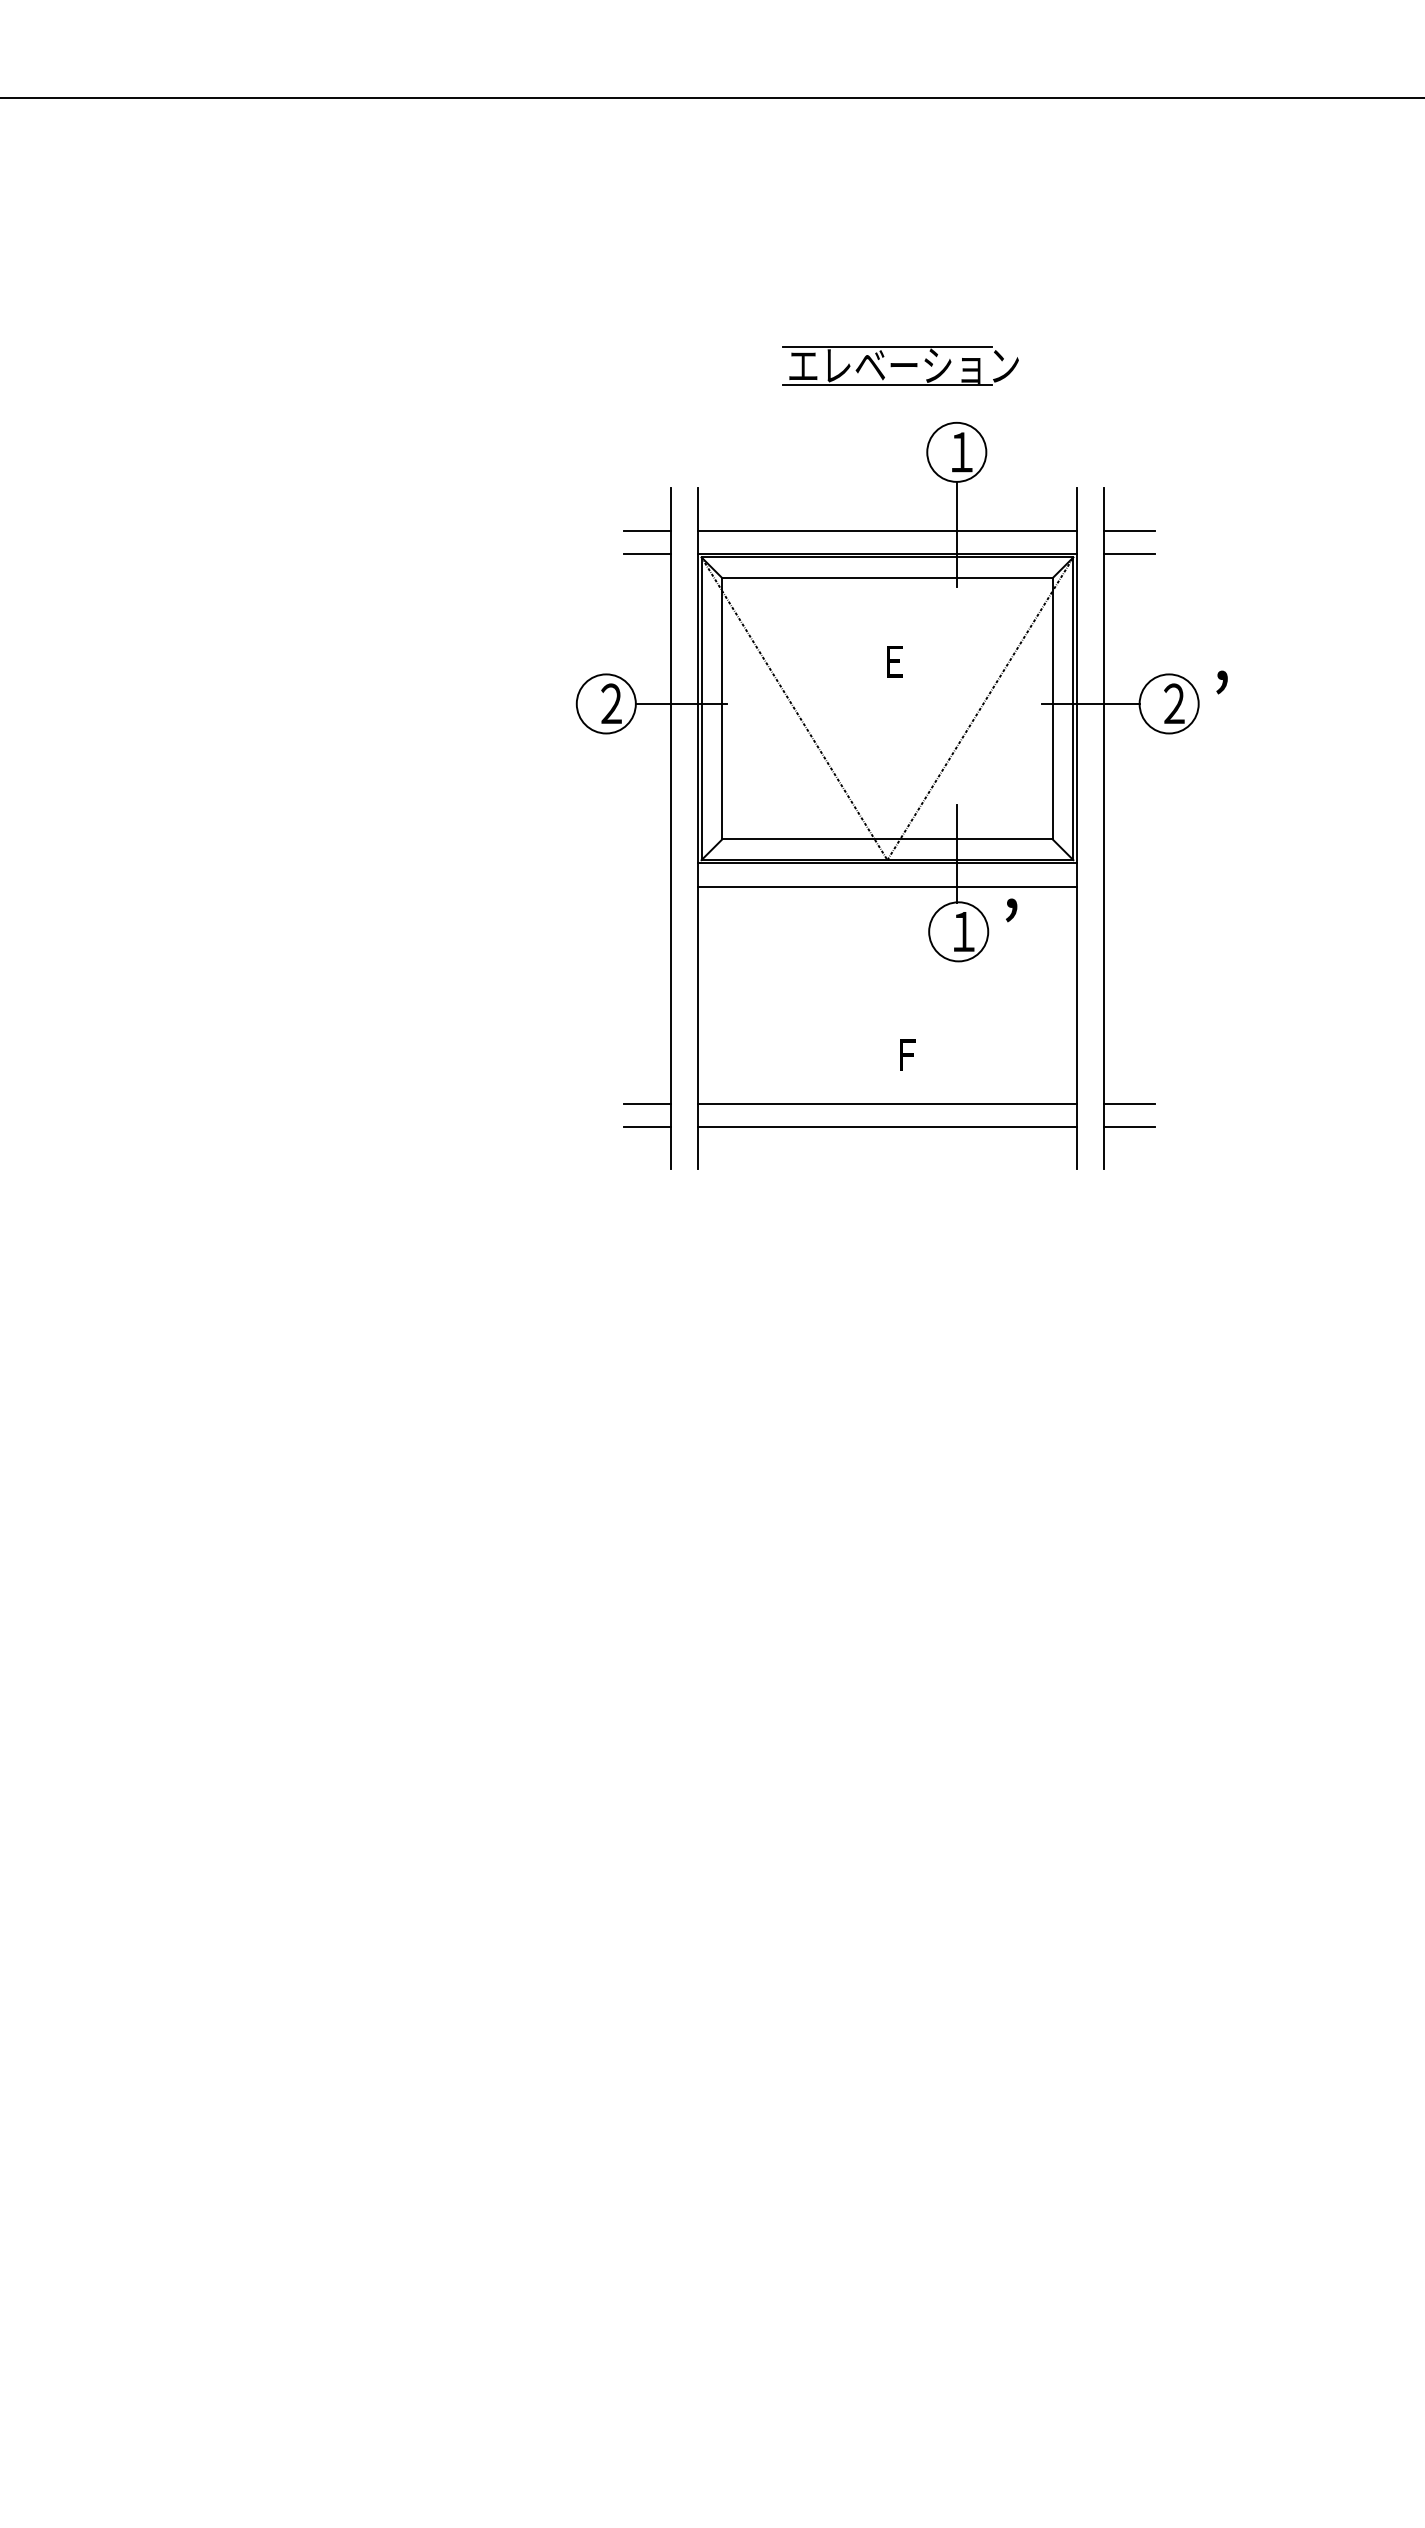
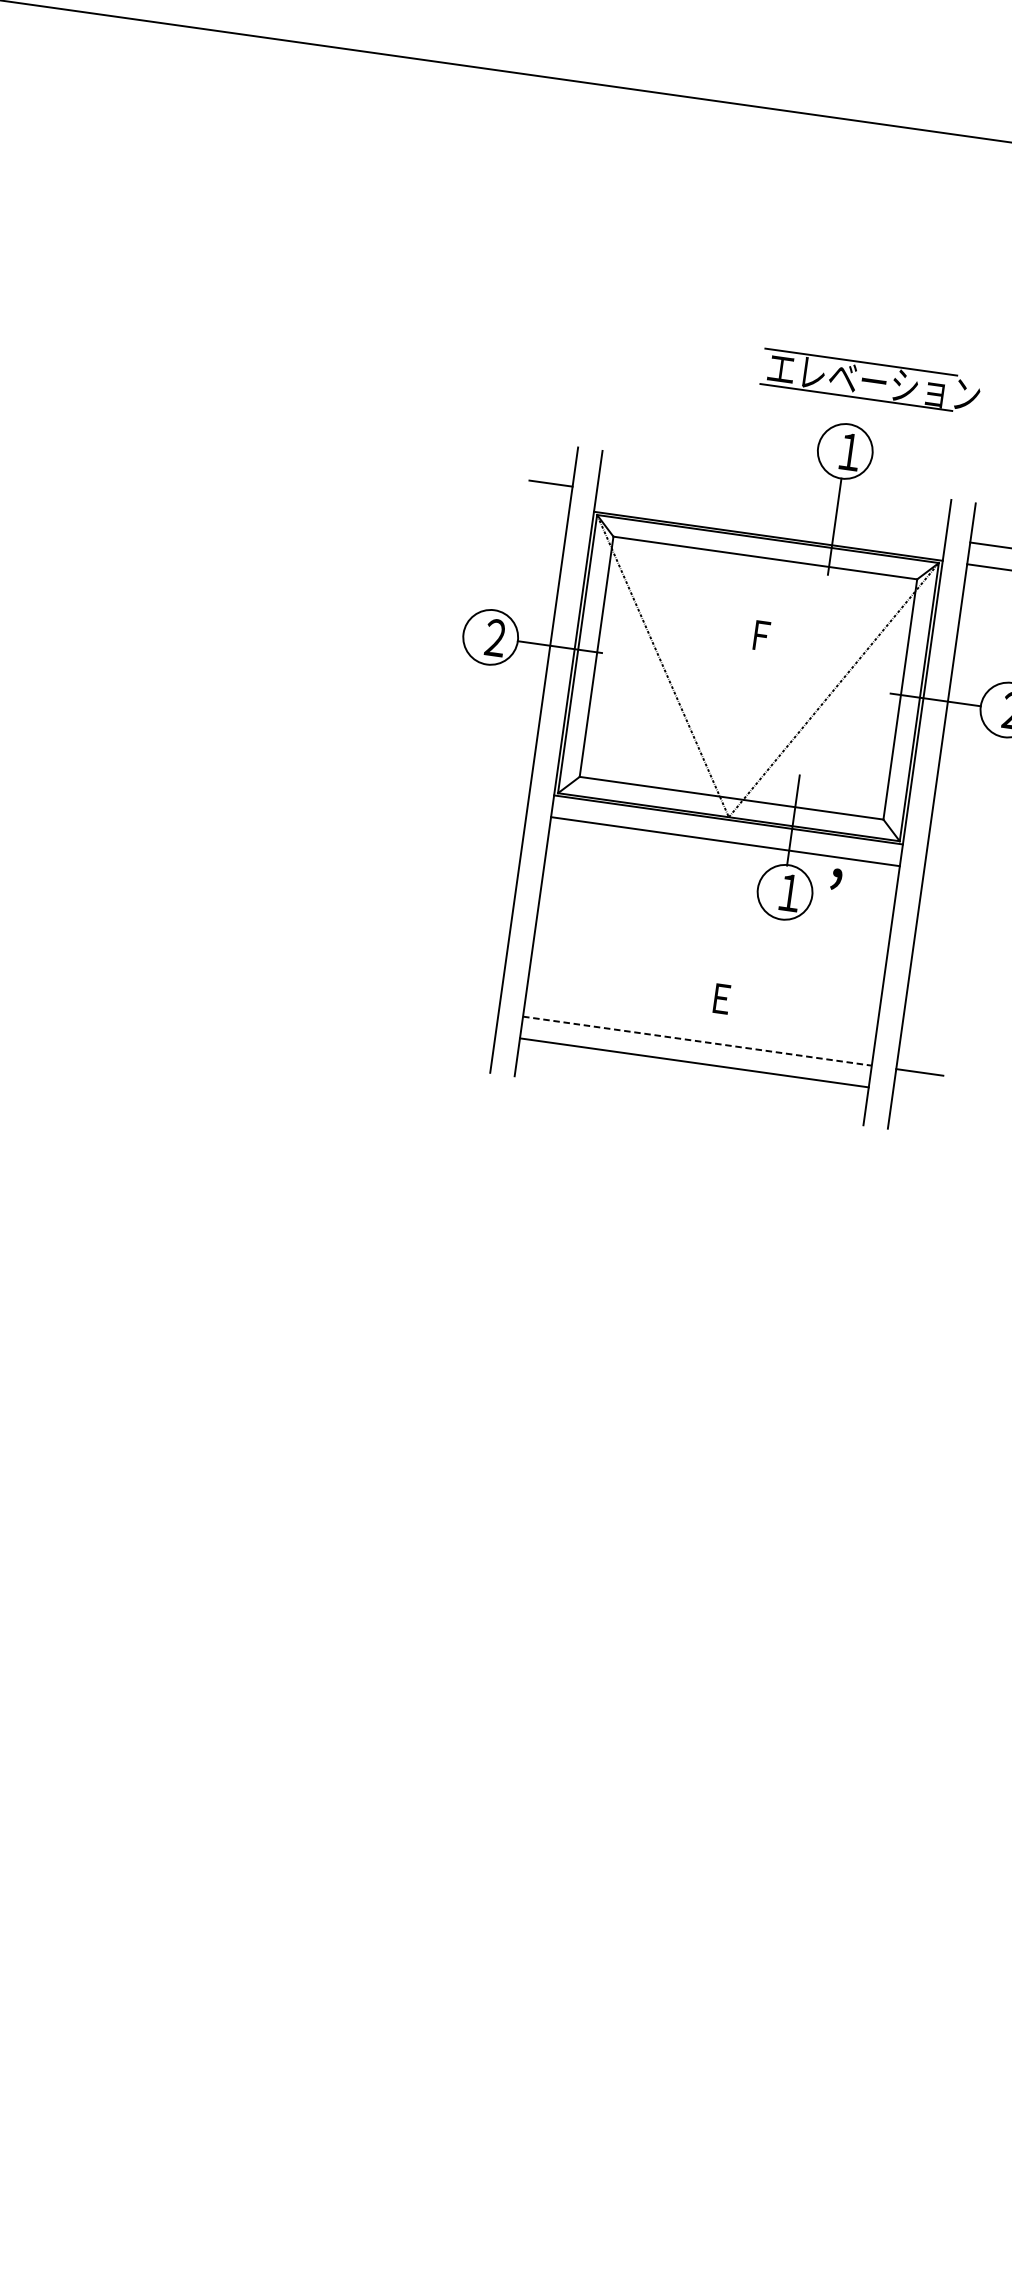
part: (900, 365) -> (870, 381), moved
line: (887, 530) -> (771, 514), removed
line: (647, 554) -> (547, 505), removed
text: (896, 661) -> (762, 635), Ｅ -> Ｆ
text: (907, 1054) -> (722, 998), Ｆ -> Ｅ
line: (647, 1103) -> (476, 1009), removed
line: (887, 1103) -> (697, 1040), solid -> dashed
line: (647, 1127) -> (473, 1031), removed
line: (1129, 1127) -> (916, 1094), removed

